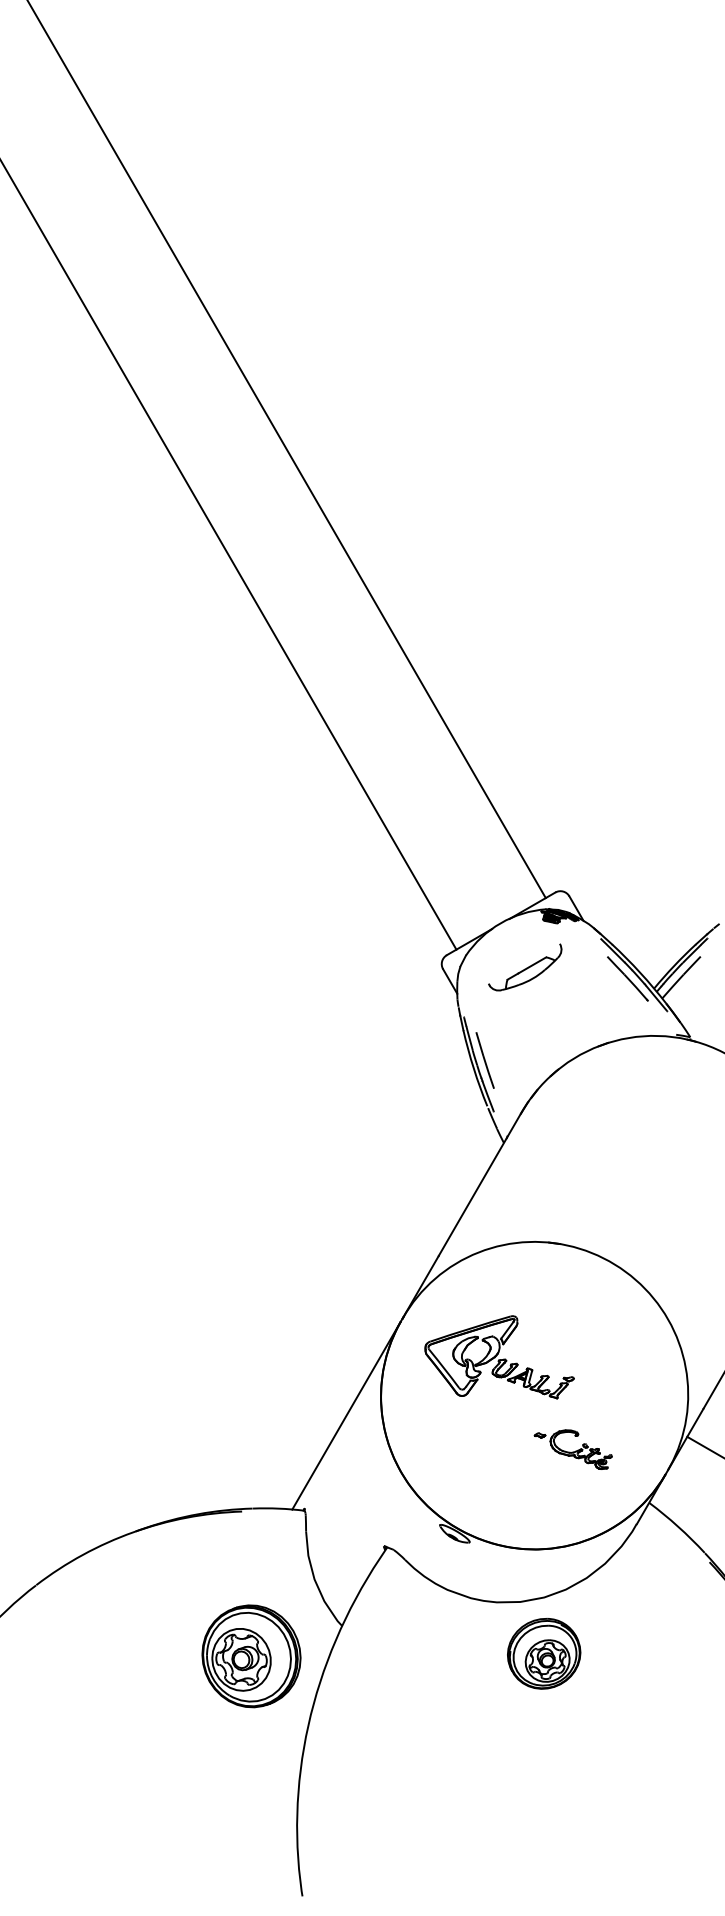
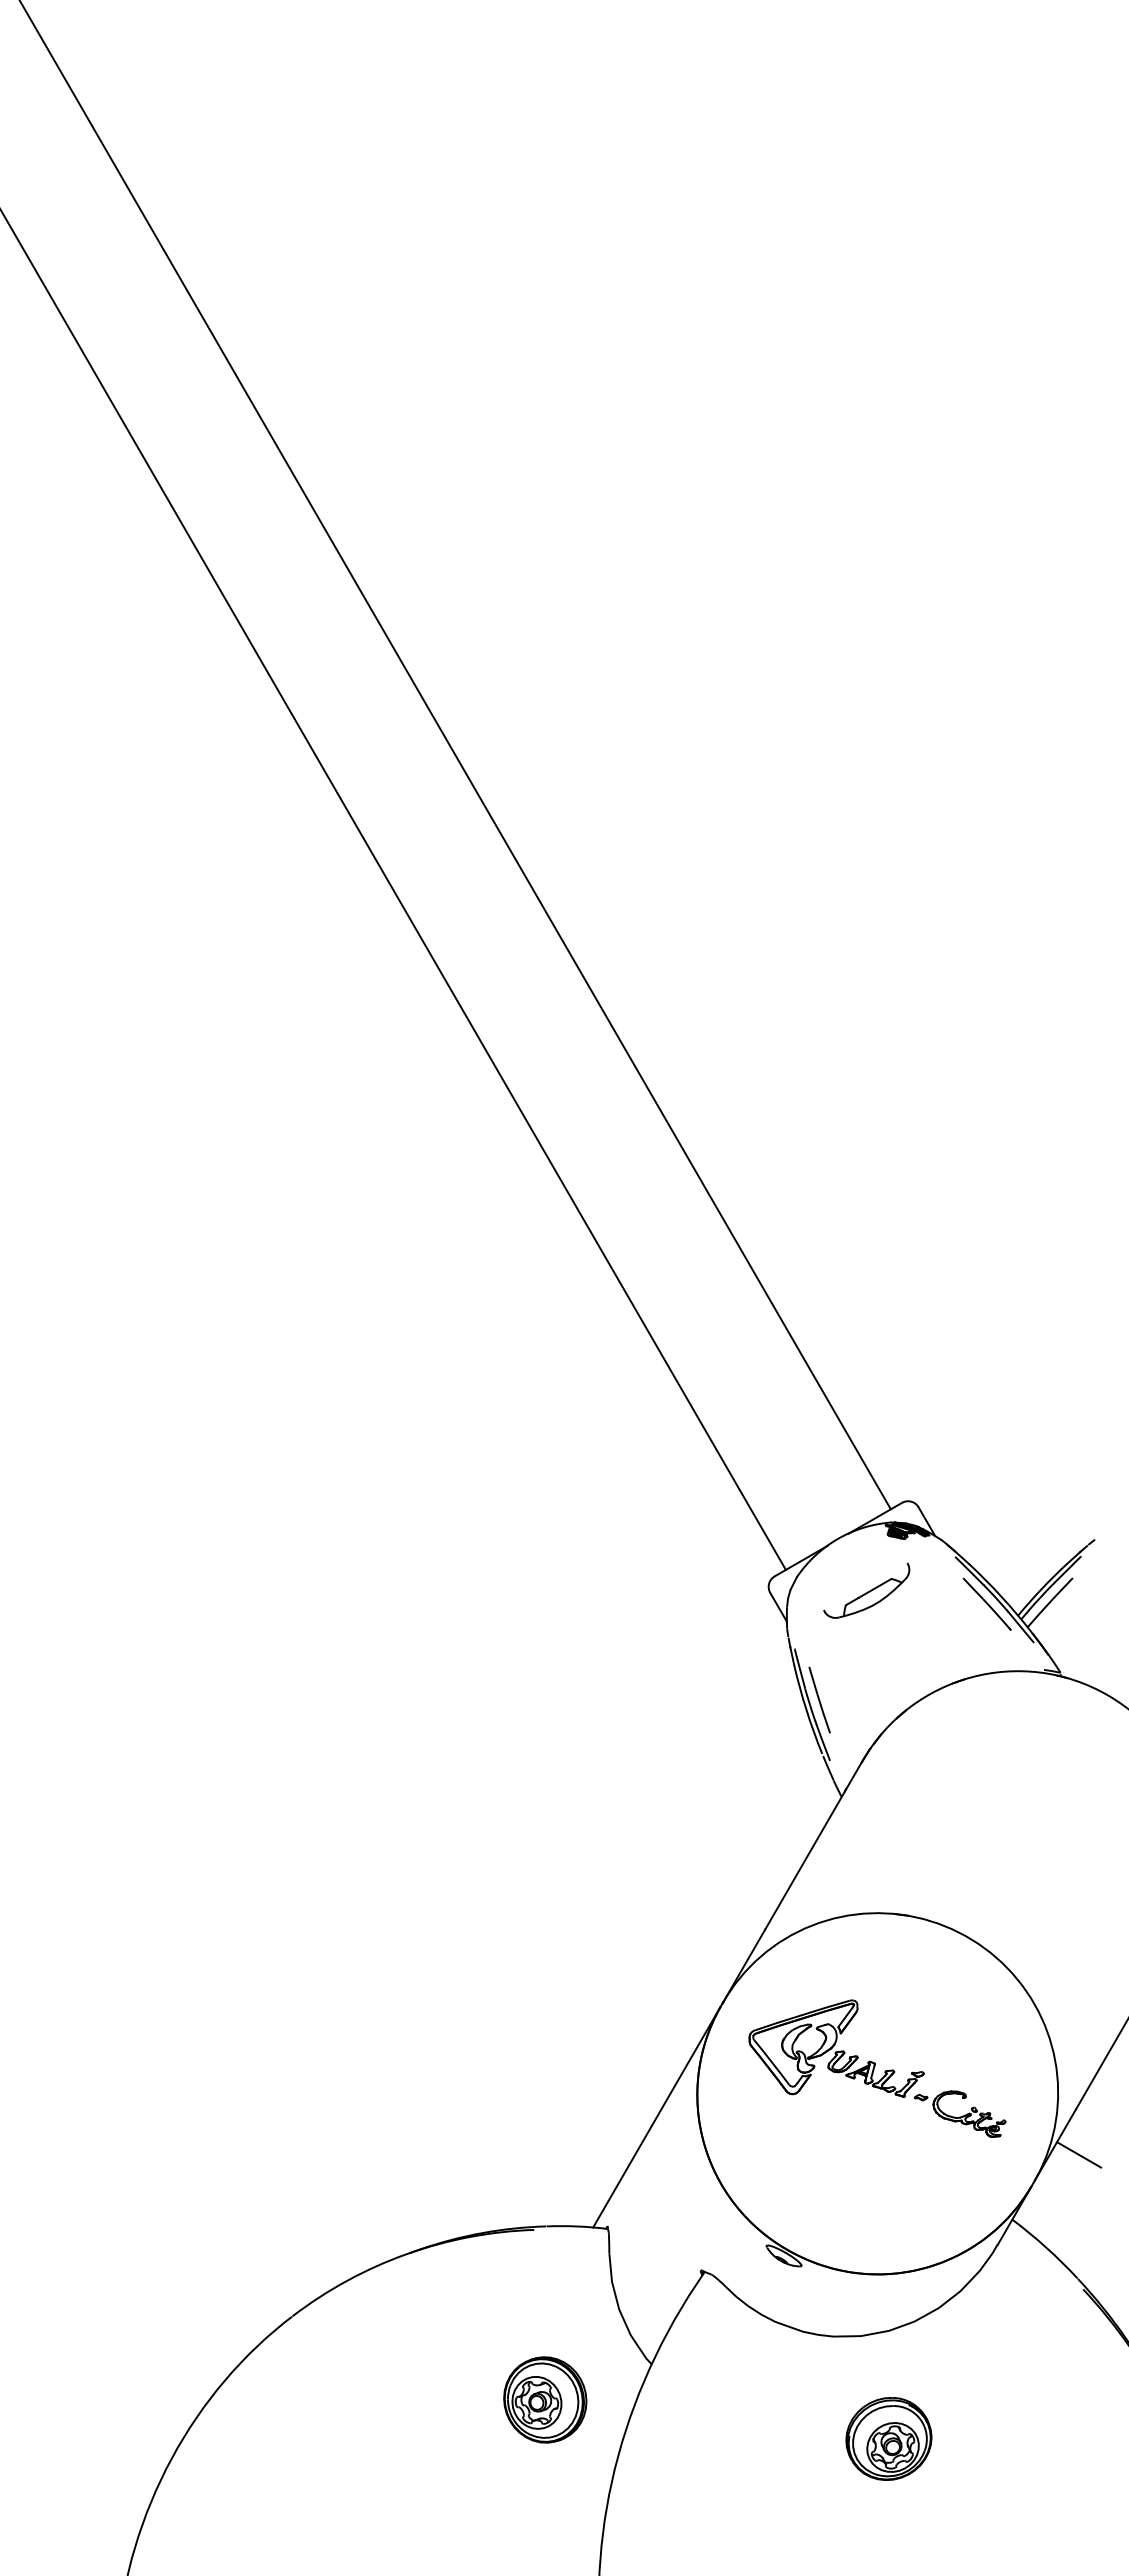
part: (573, 1449) -> (960, 2113), moved
part: (543, 1653) -> (888, 2438), moved
part: (251, 1655) -> (545, 2399), size x0.71

